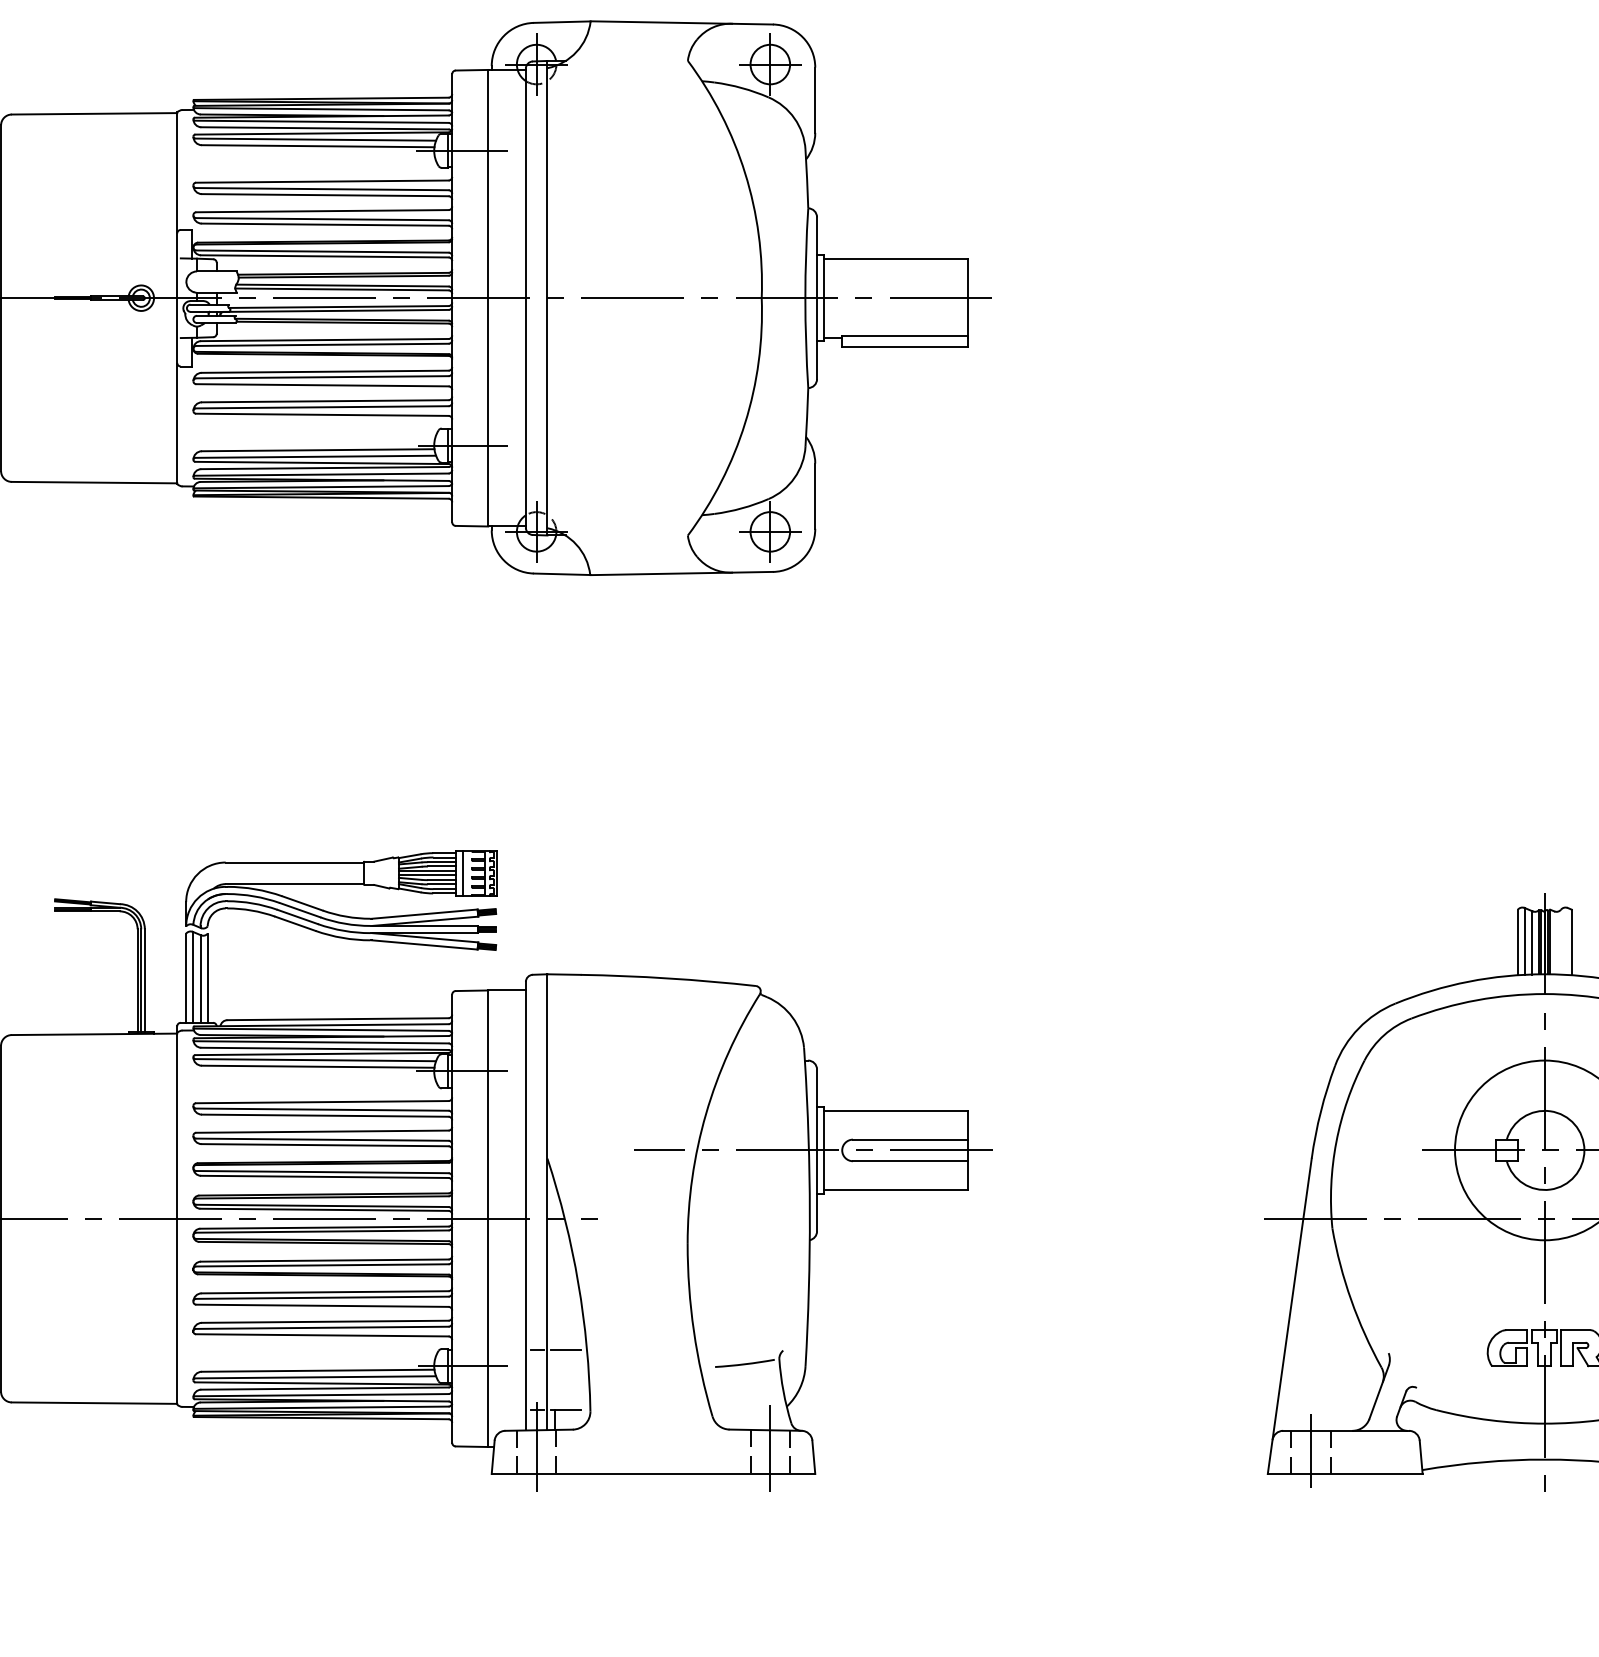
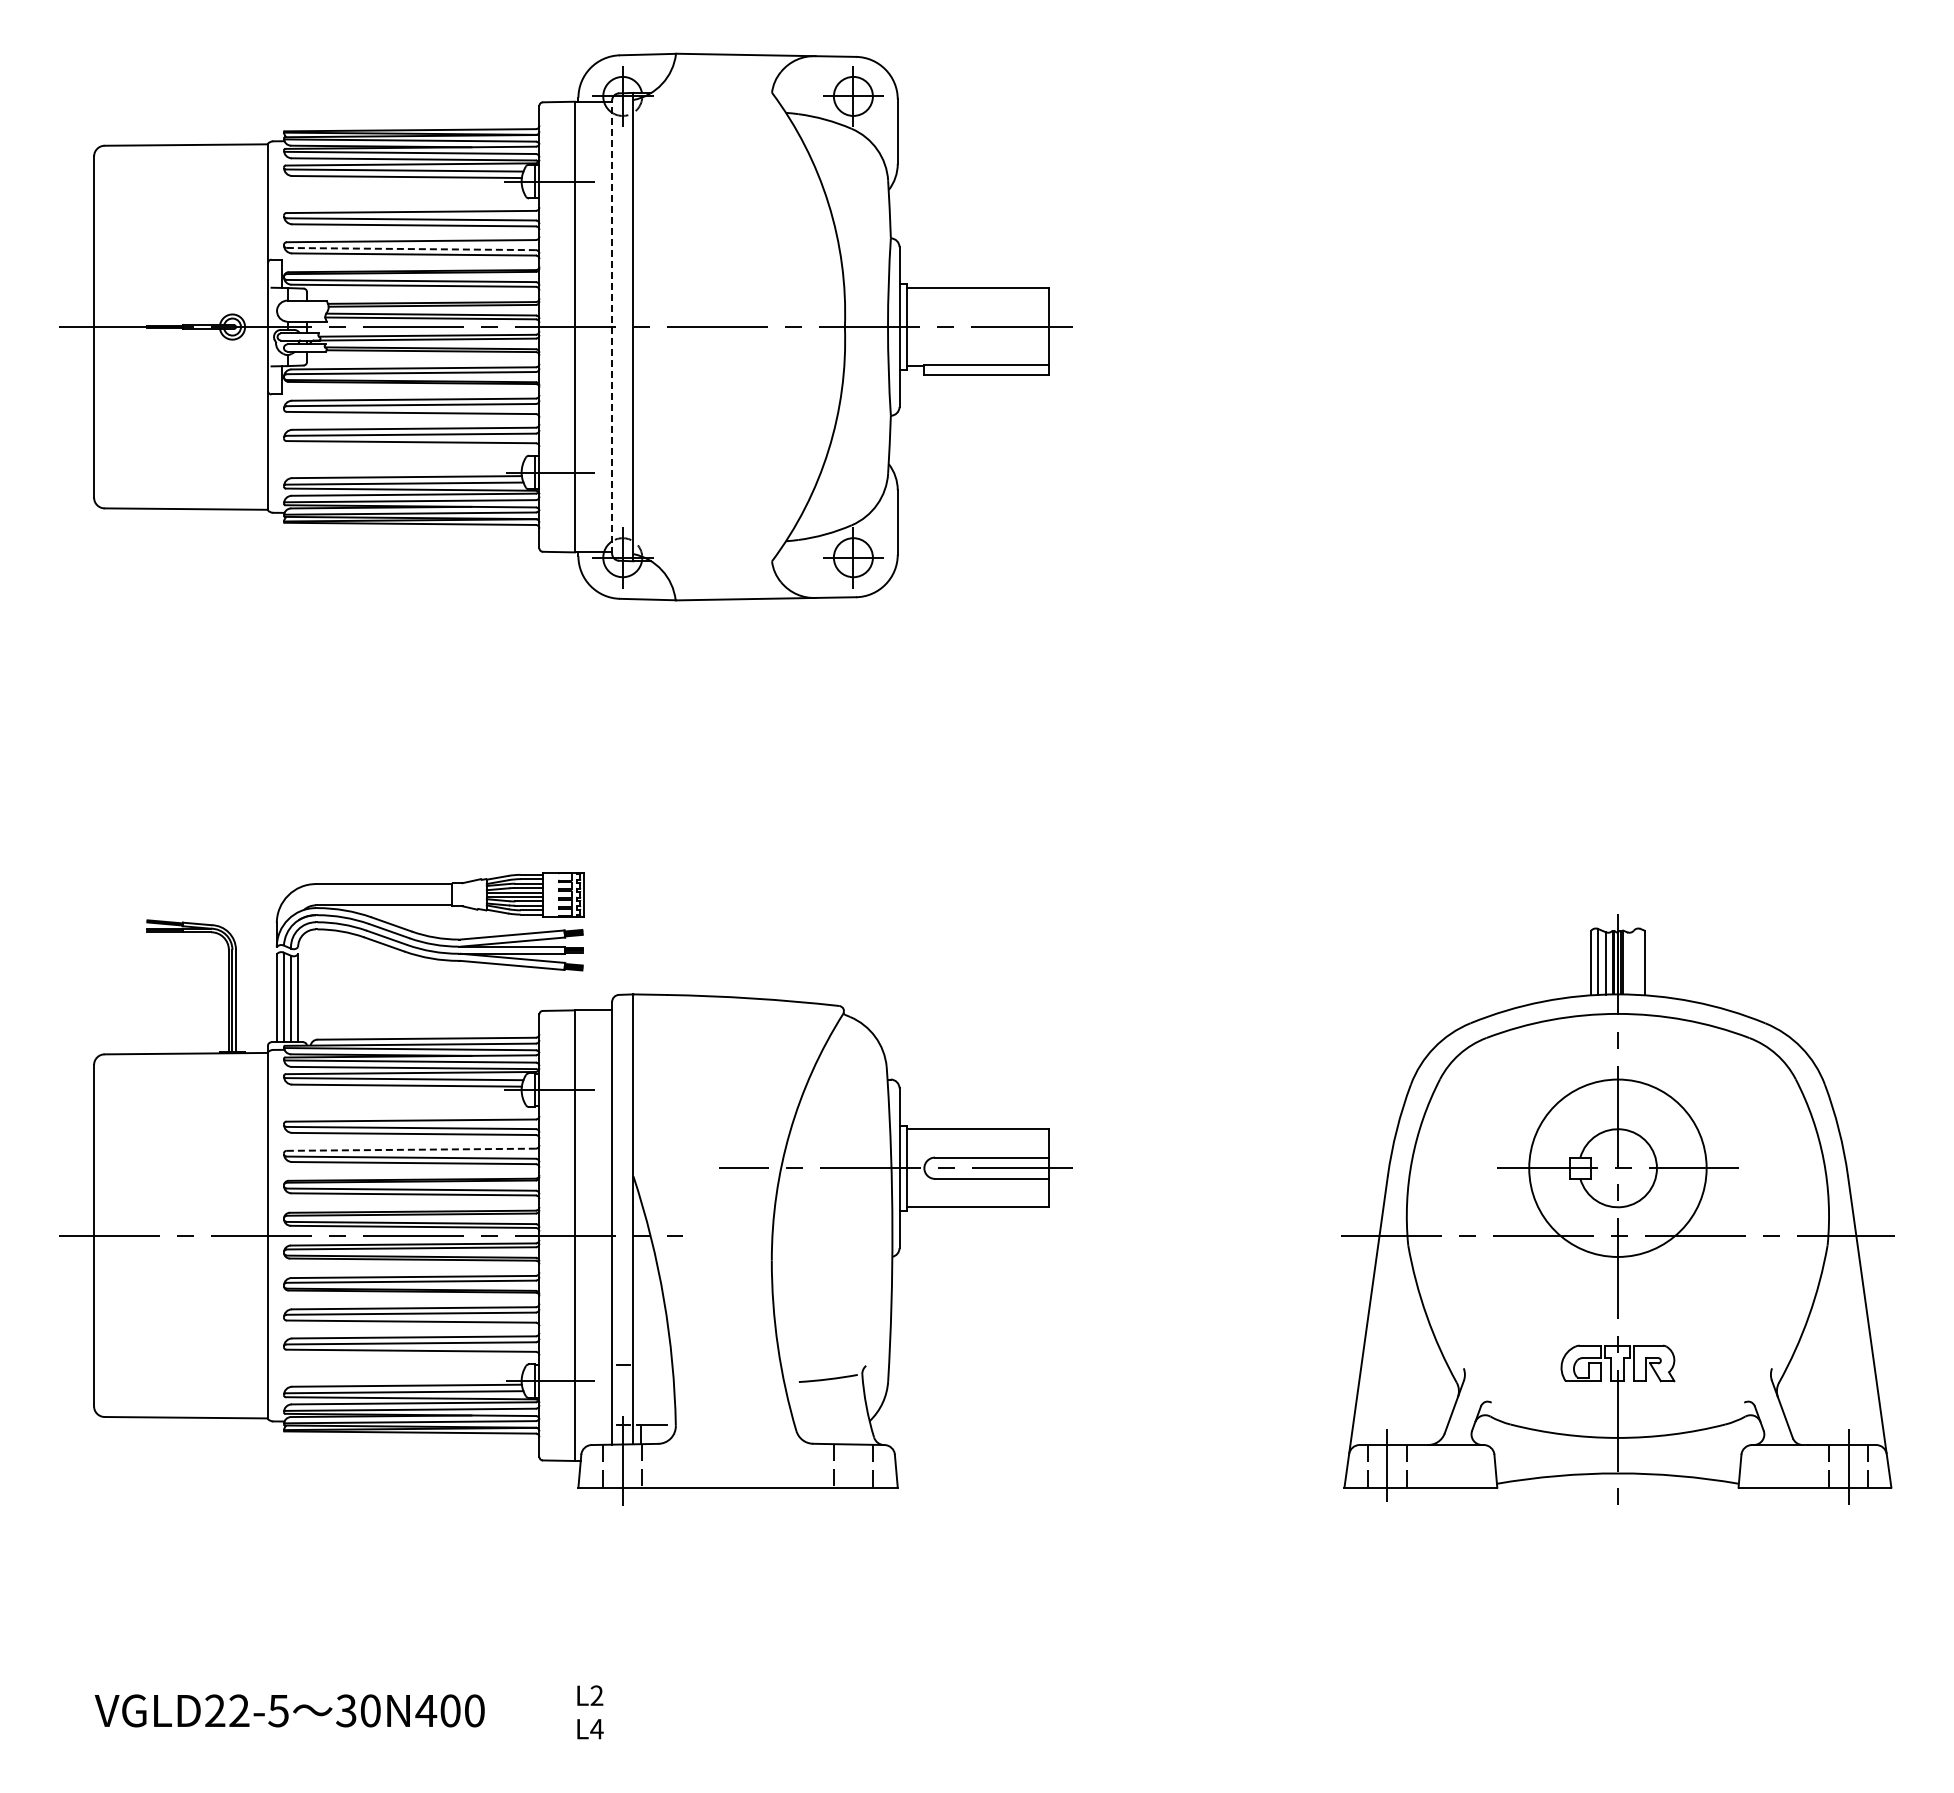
line: (322, 219) -> (411, 249), solid -> dashed
line: (526, 298) -> (612, 327), solid -> dashed
line: (463, 873) -> (550, 894), removed
line: (322, 1131) -> (411, 1149), solid -> dashed
line: (565, 1350) -> (651, 1365), removed
line: (770, 1448) -> (853, 1462), removed

